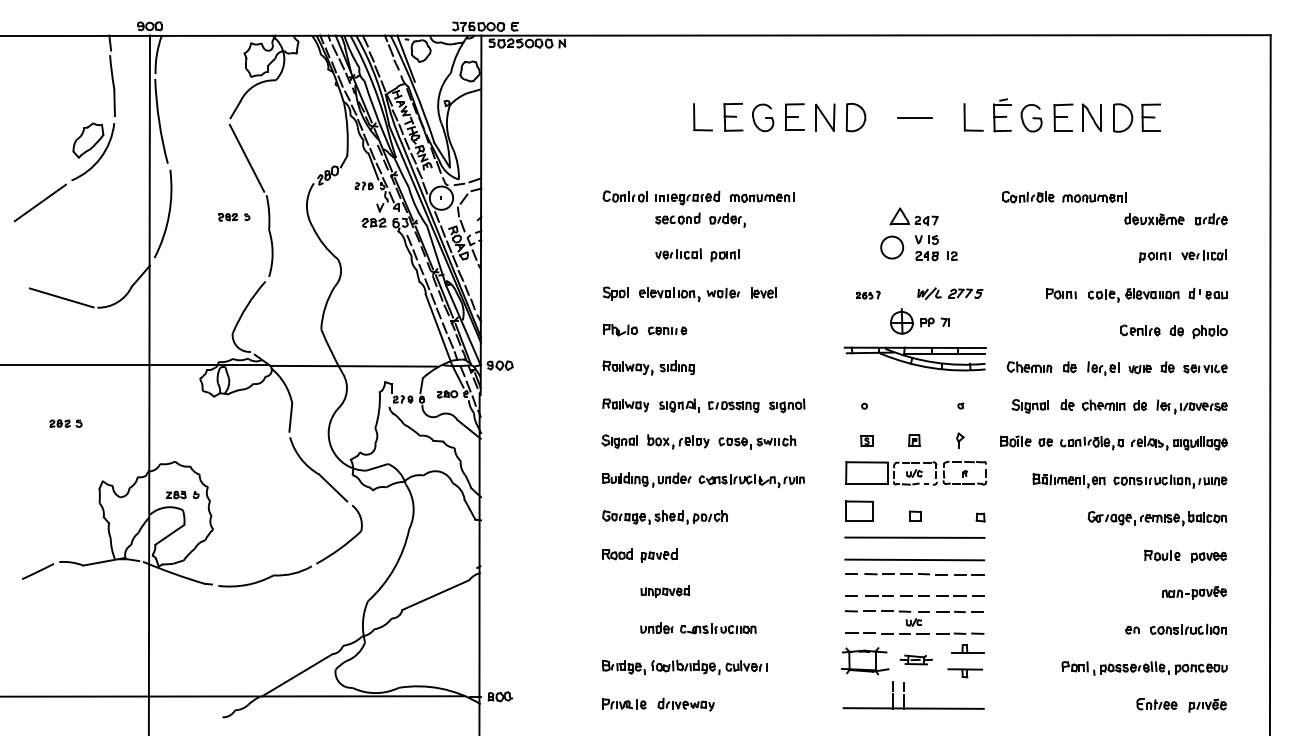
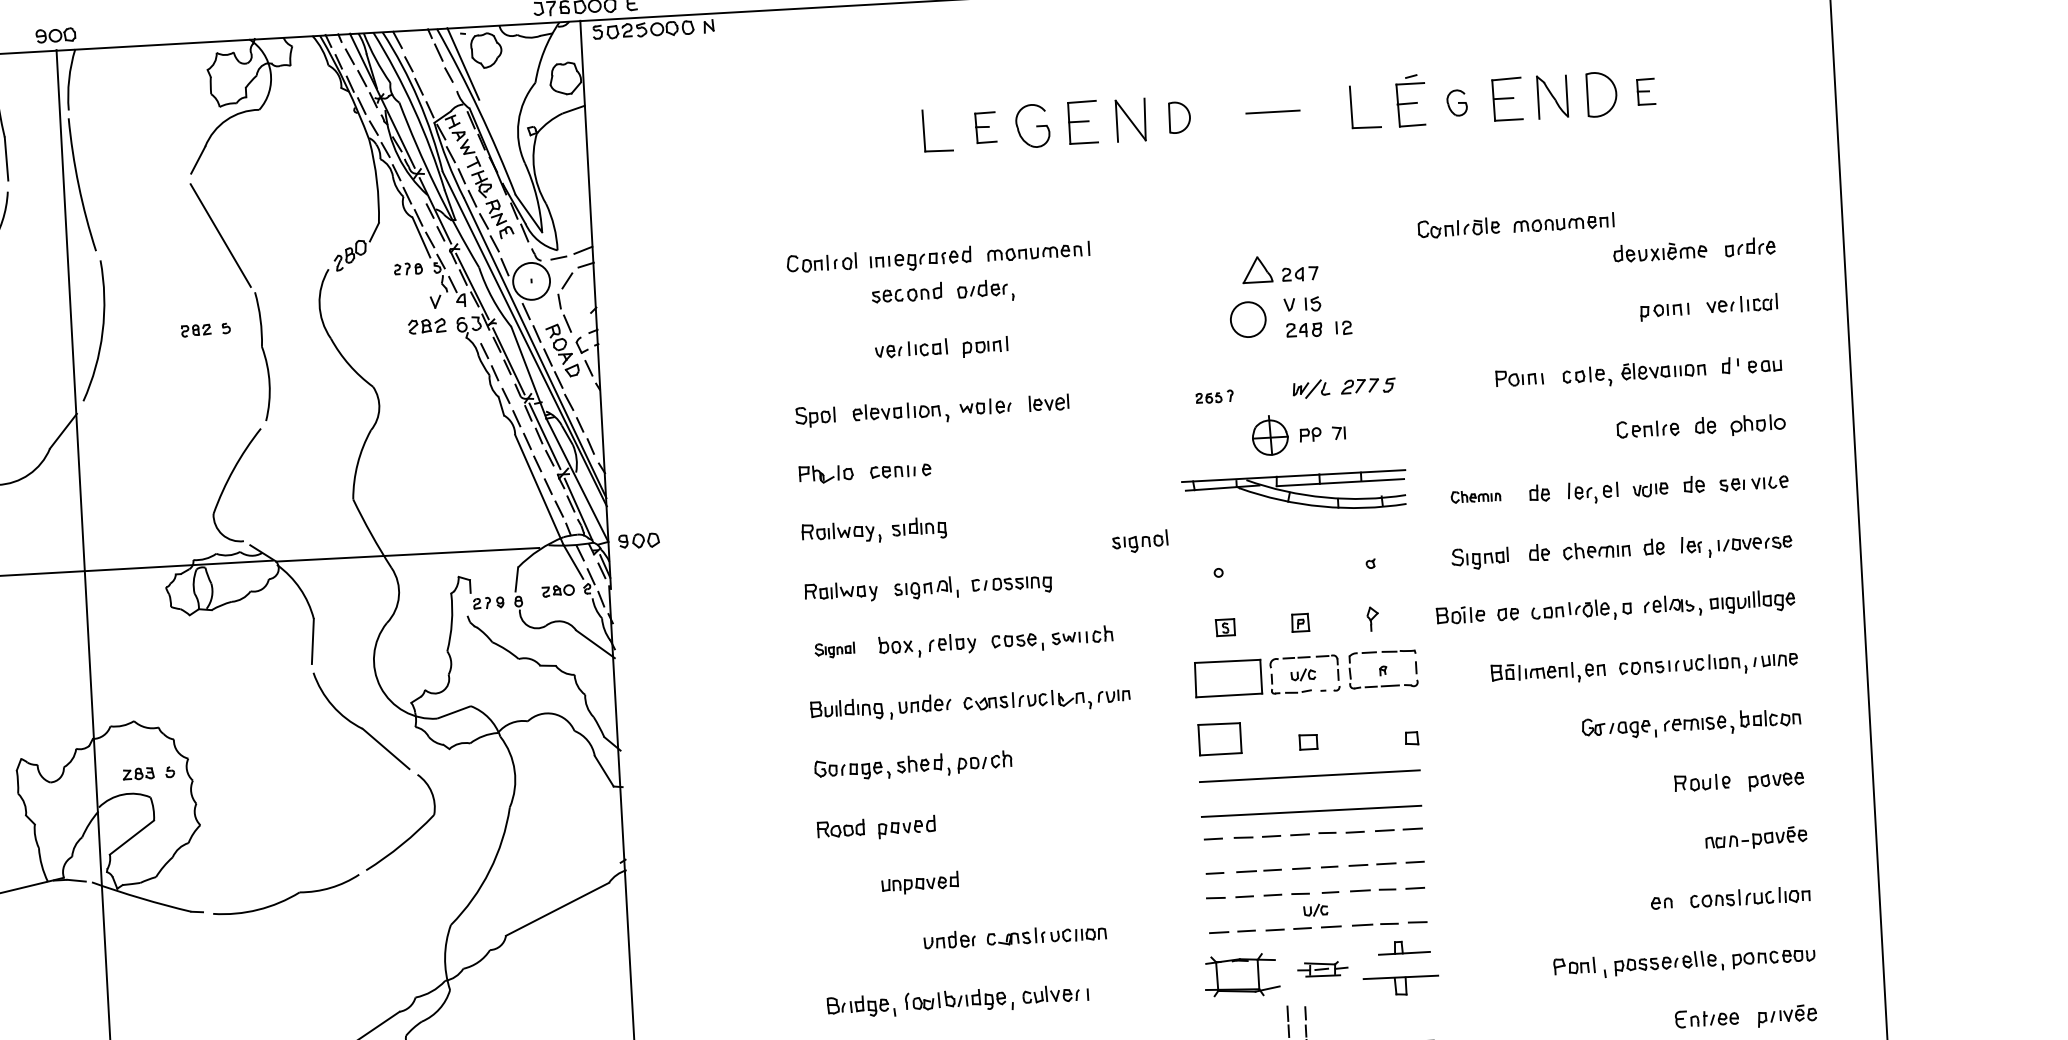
part: (733, 116) -> (985, 126), size x0.7
part: (855, 117) -> (1178, 117), size x0.7
part: (1150, 117) -> (1645, 91), size x0.6
part: (1031, 118) -> (1457, 103), size x0.6
part: (1029, 366) -> (1475, 495), size x0.7
part: (787, 405) -> (1140, 541), moved
part: (619, 441) -> (834, 650), size x0.7
part: (698, 628) -> (1015, 936), moved
part: (964, 673) -> (1400, 986), size x1.4

